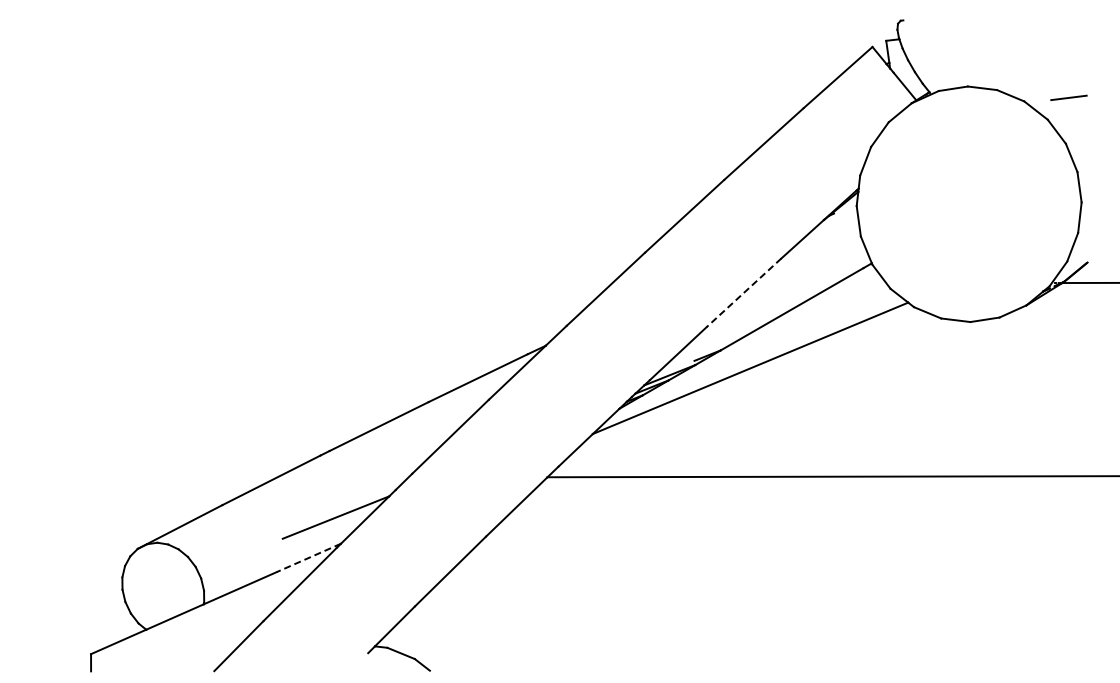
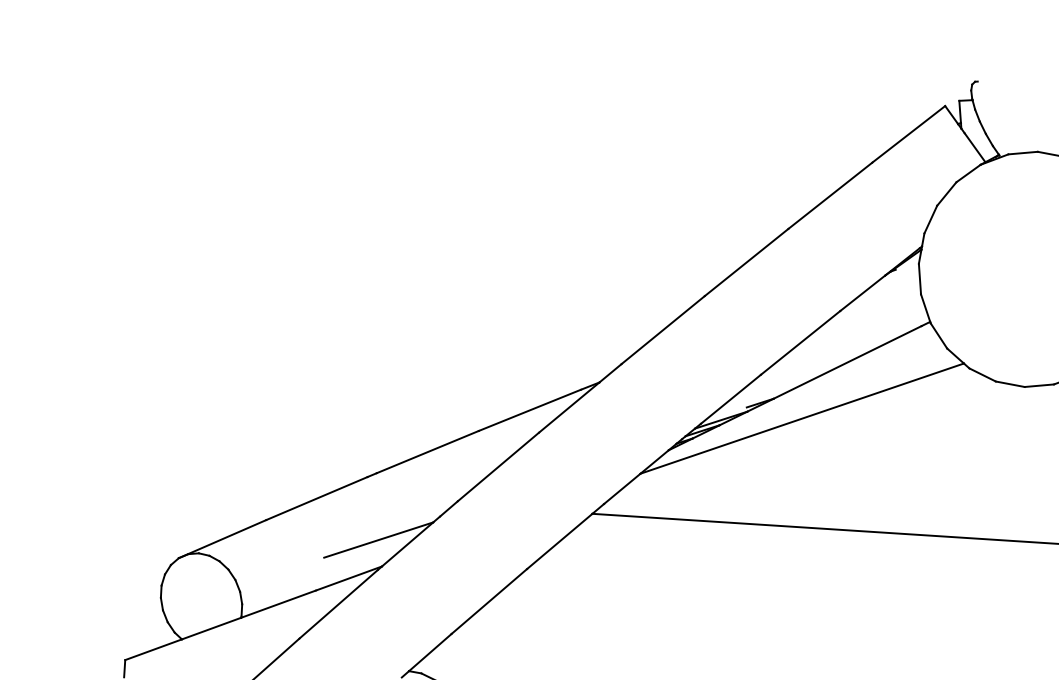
line: (743, 292) -> (800, 342), dashed -> solid
line: (308, 558) -> (348, 579), dashed -> solid

